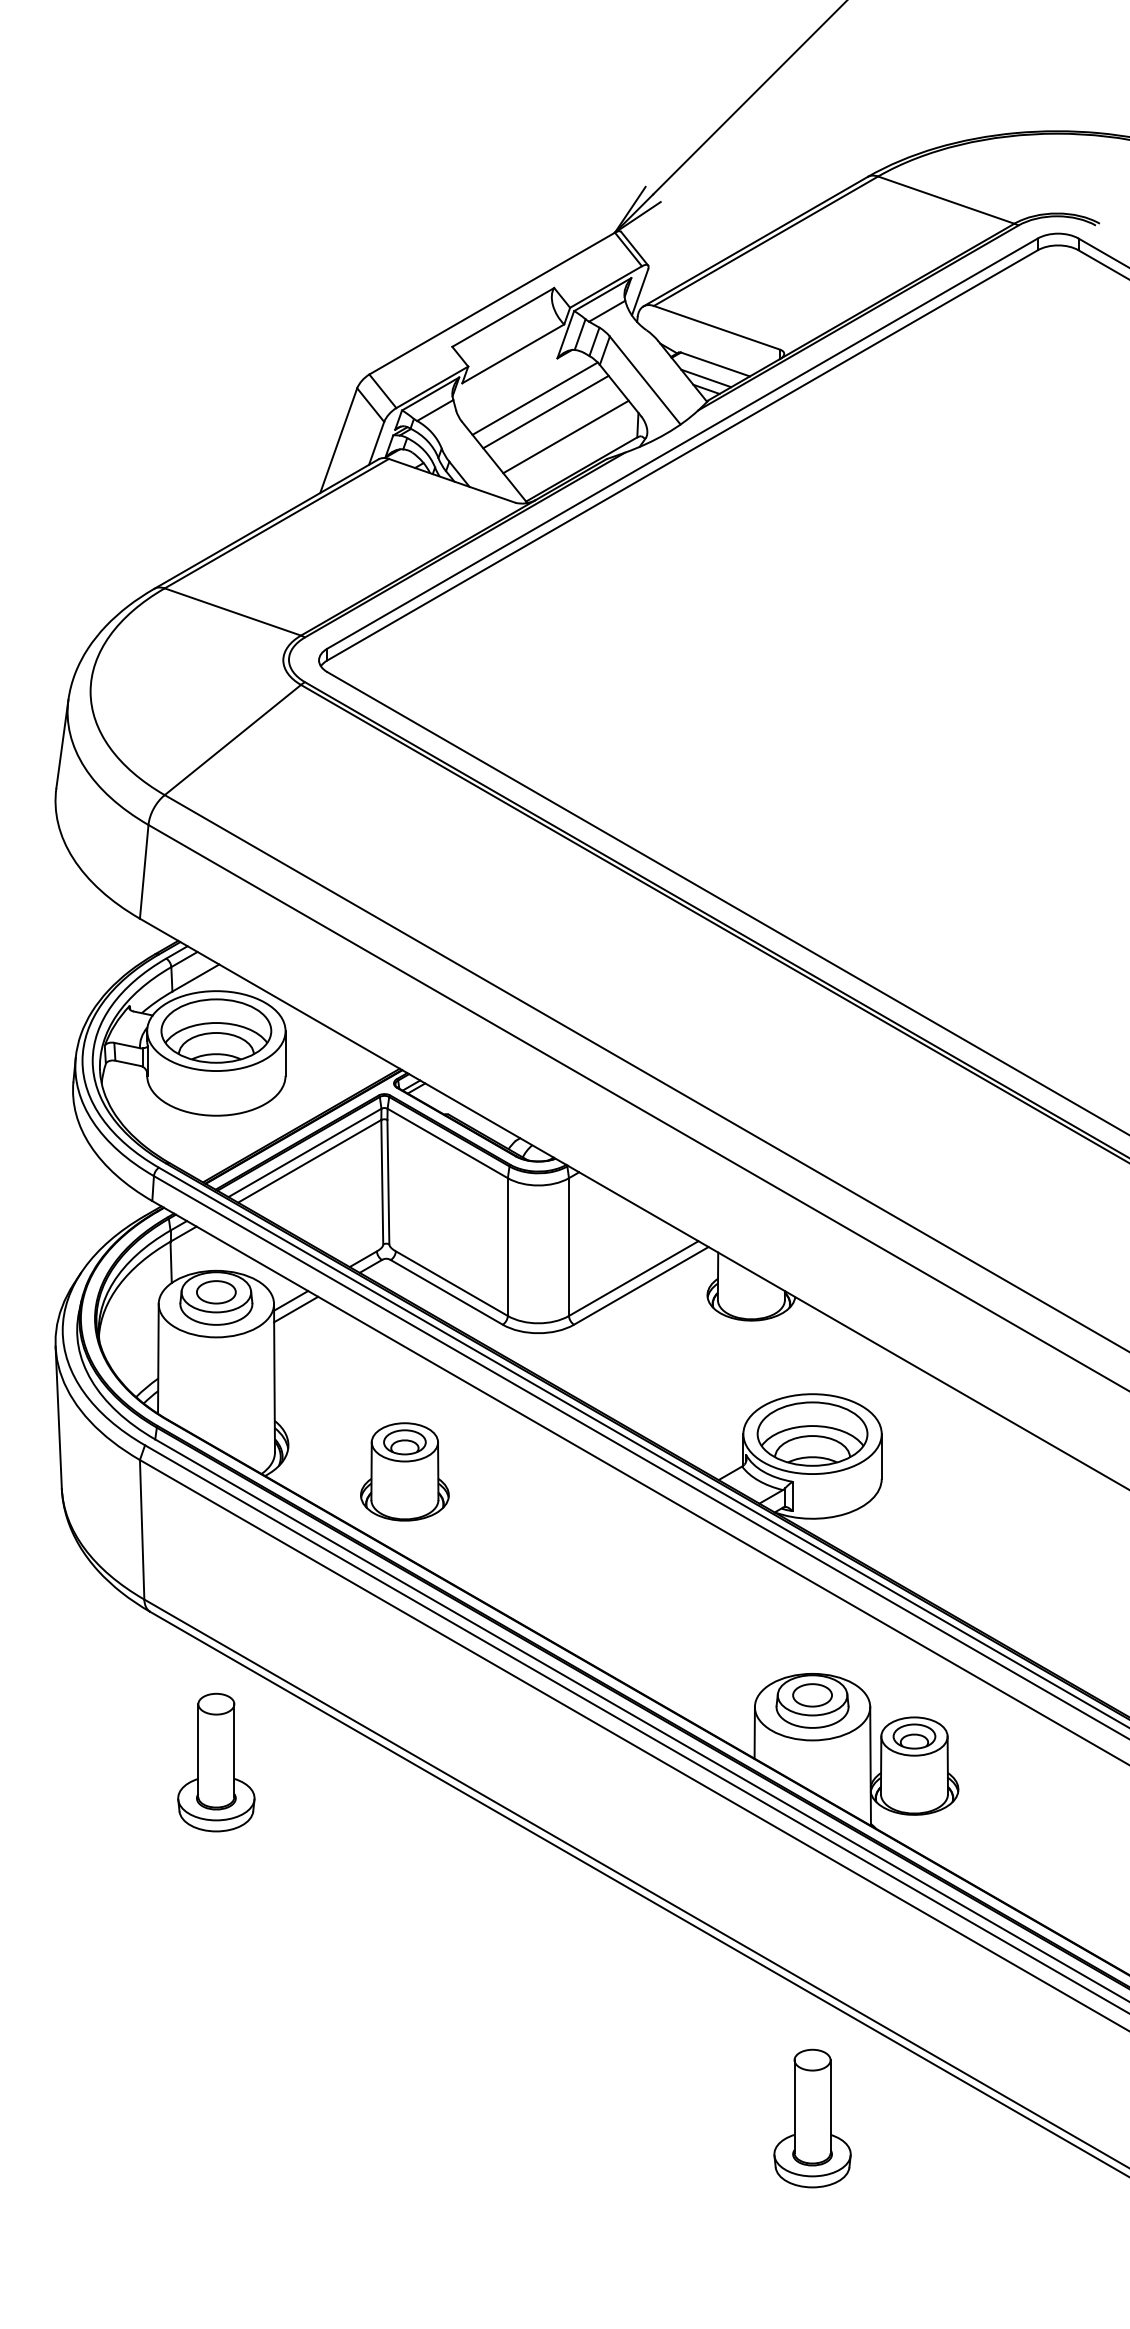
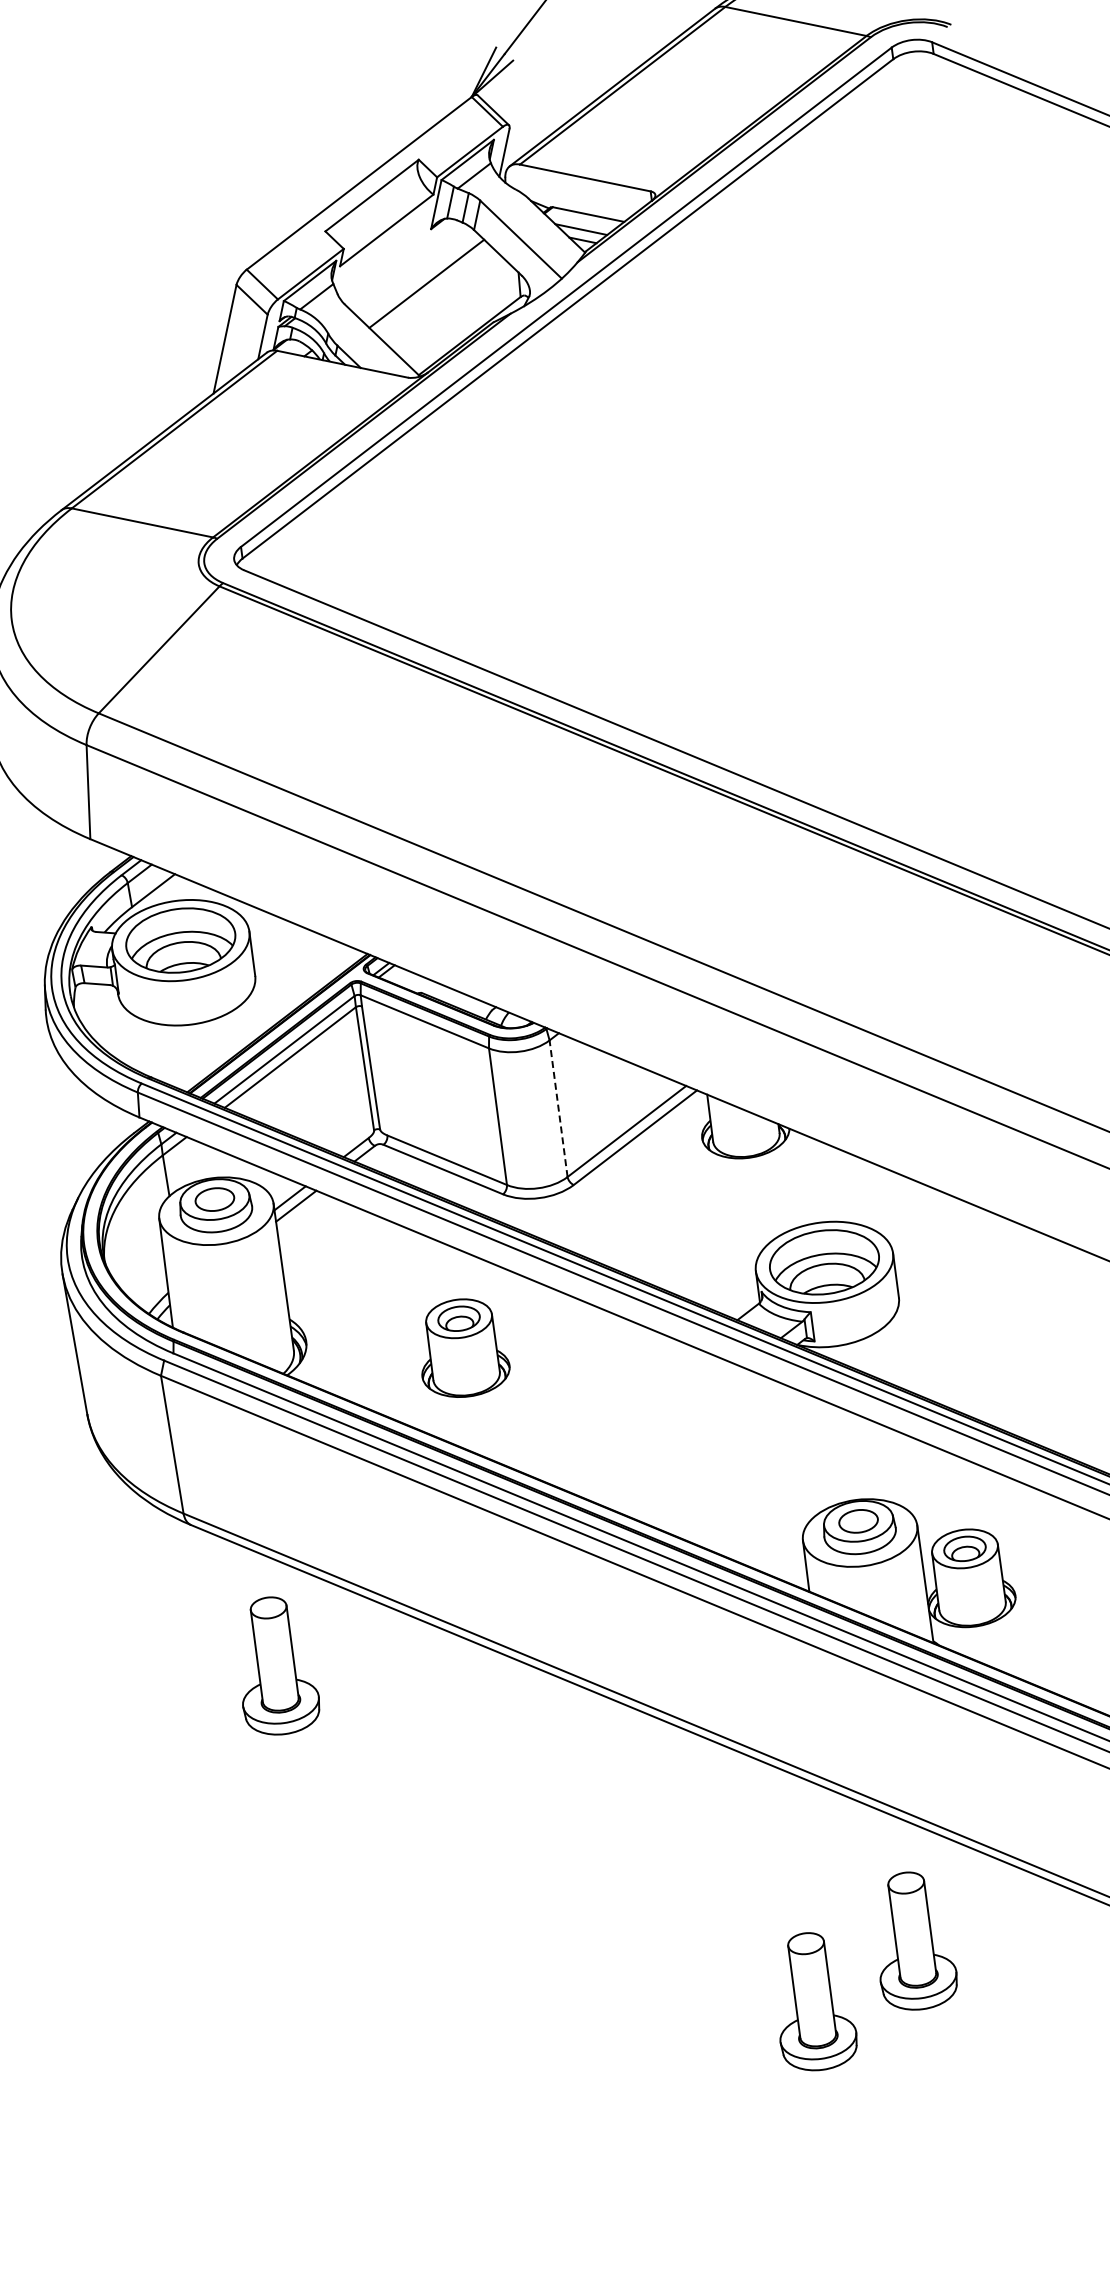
line: (534, 398) -> (413, 271), removed
line: (565, 436) -> (449, 305), removed
line: (569, 1247) -> (559, 1109), solid -> dashed
part: (404, 1471) -> (462, 1347), moved
part: (705, 2165) -> (813, 2001), added

